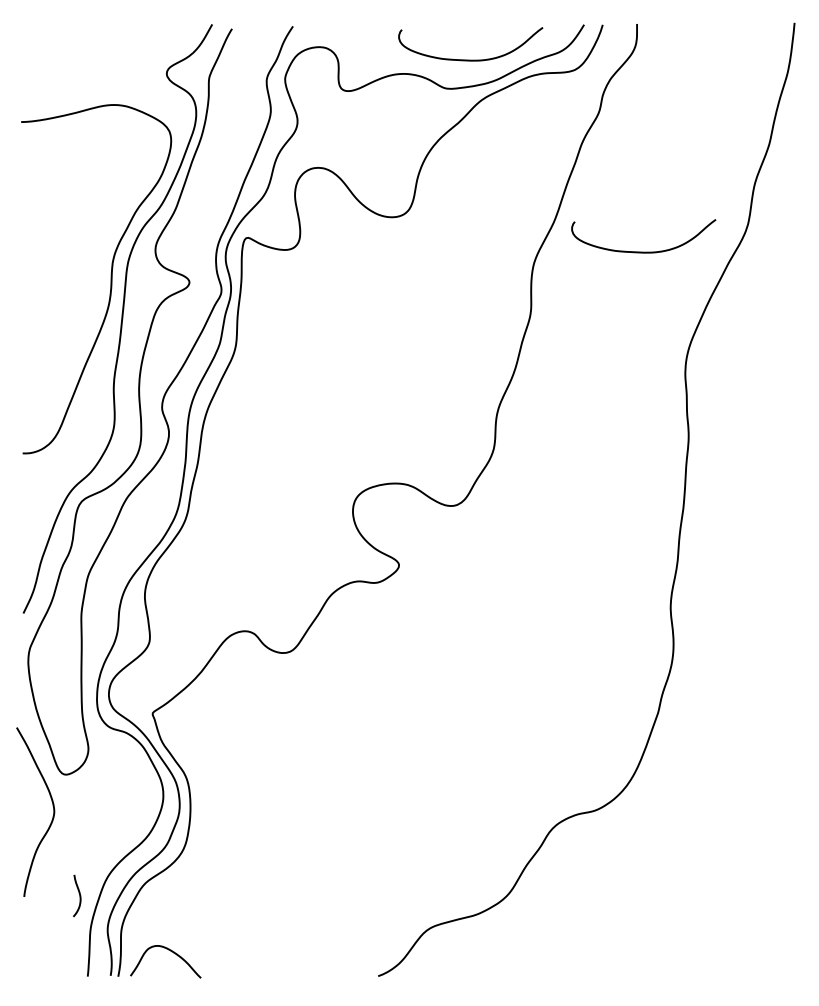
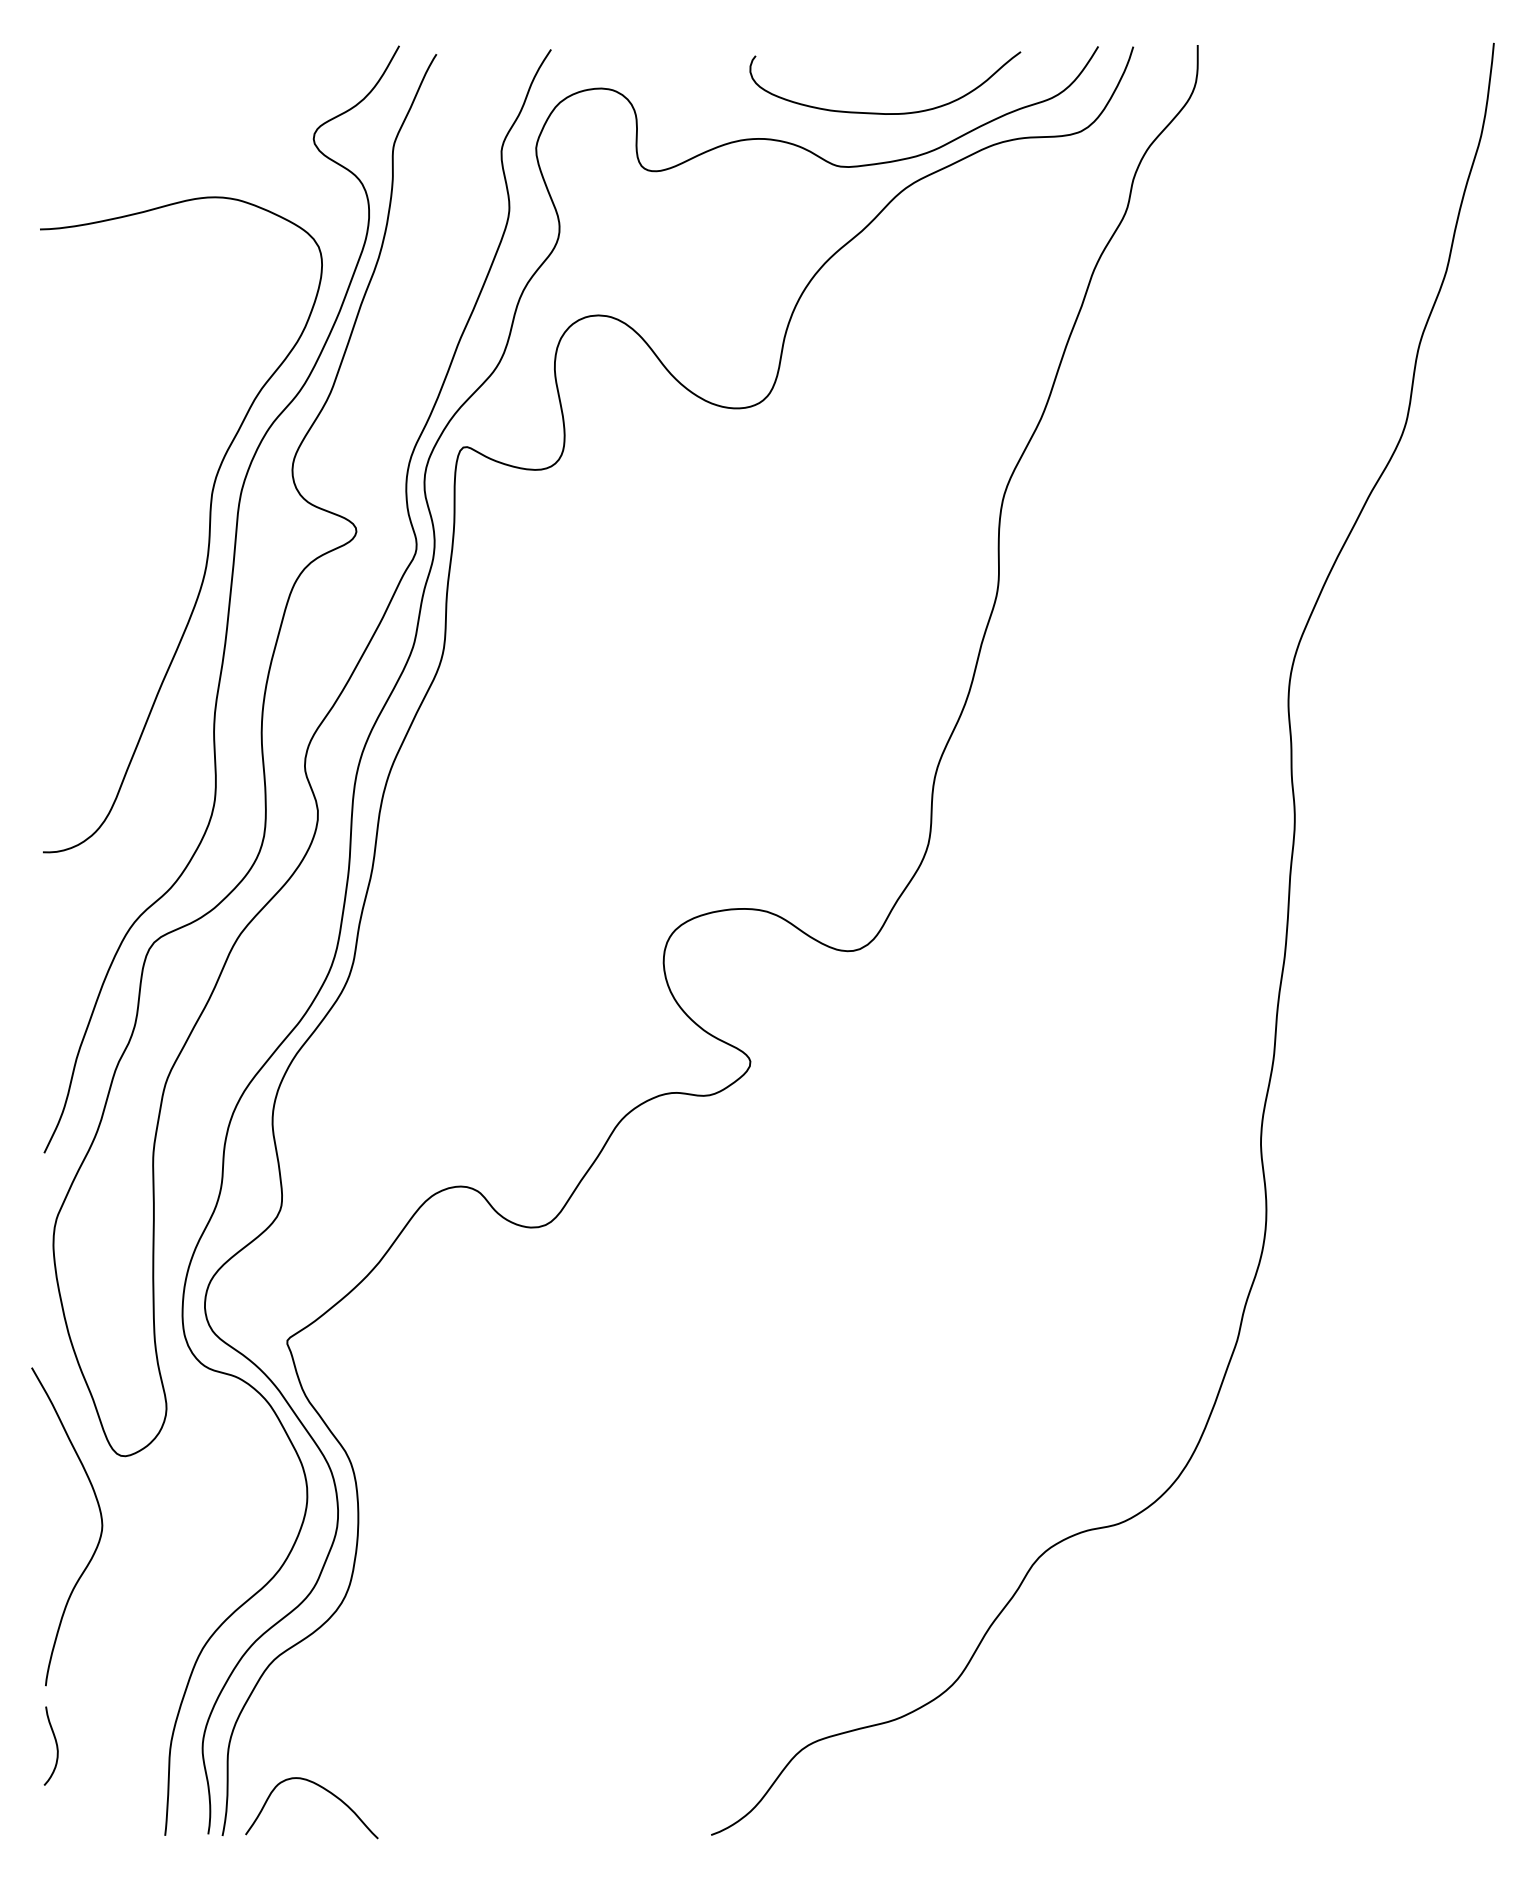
curve: (643, 251) -> (1209, 472), removed
curve: (79, 895) -> (55, 1745), moved

